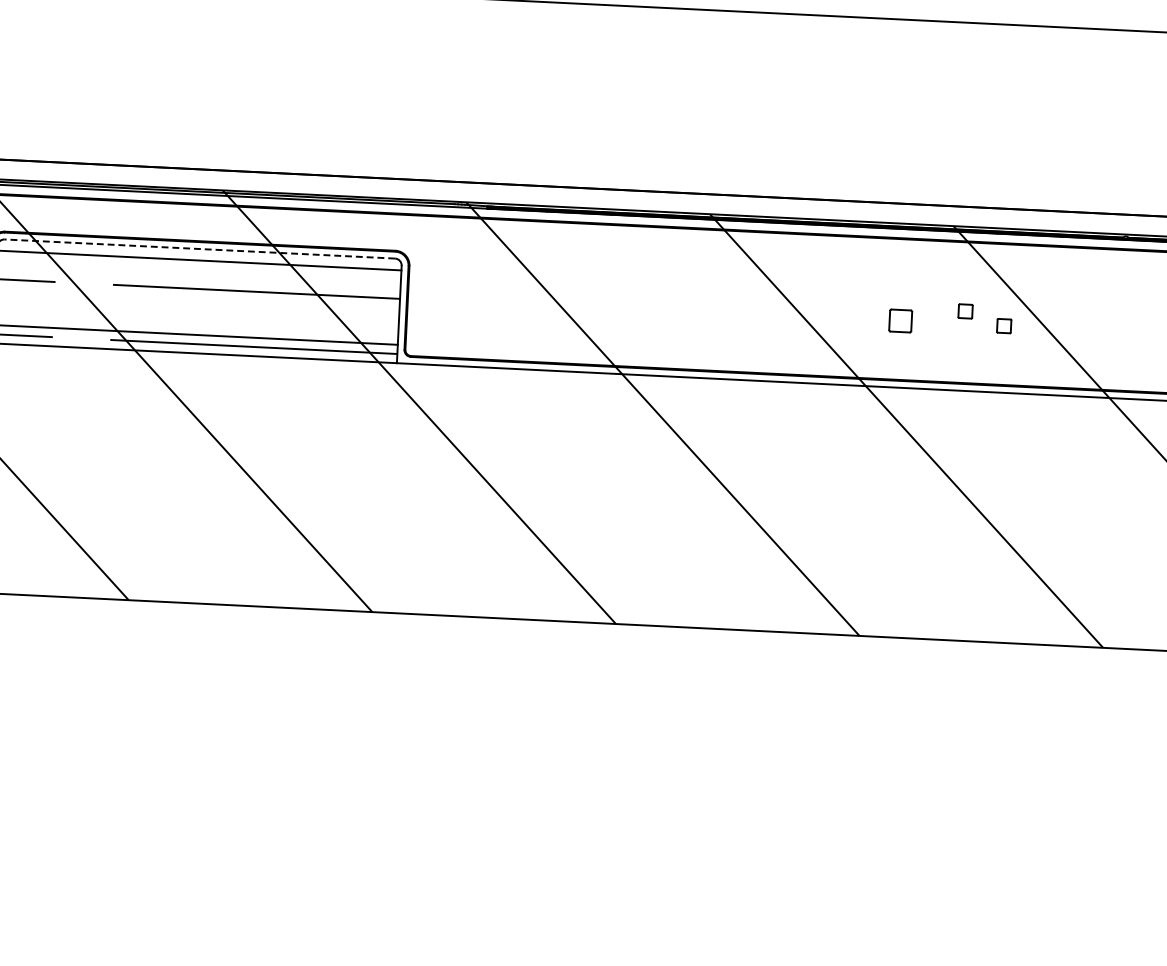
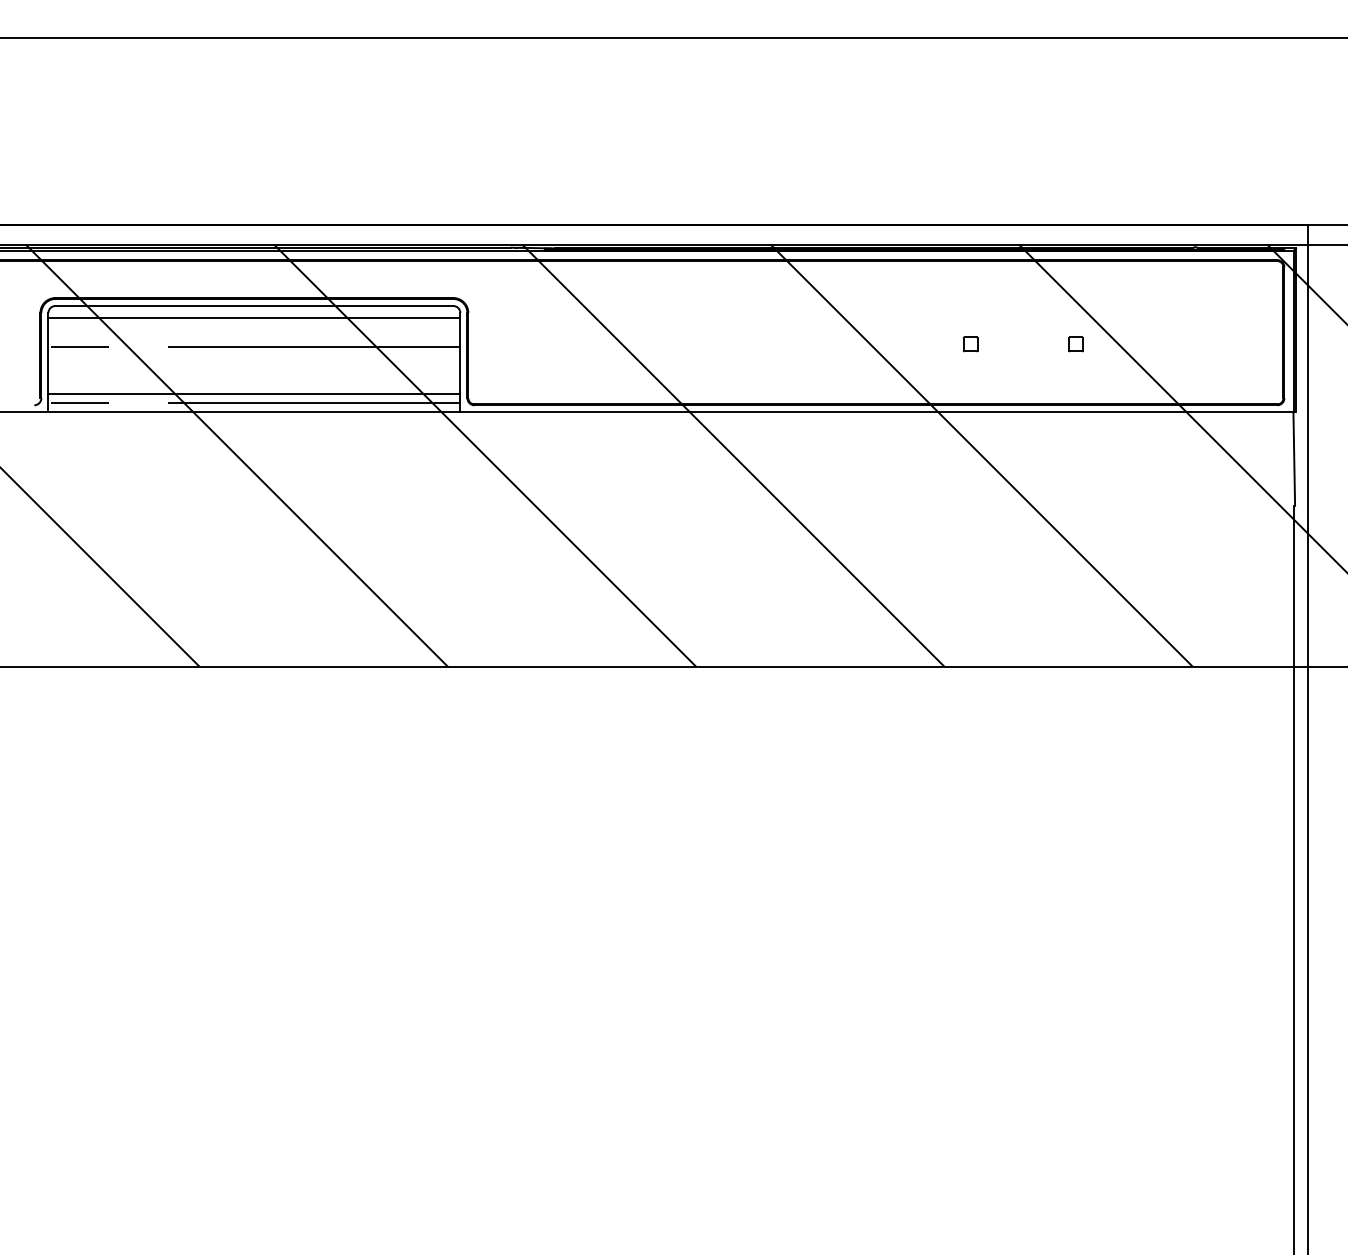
line: (199, 249) -> (254, 306), dashed -> solid
part: (965, 311) -> (1035, 331), removed
part: (900, 321) -> (970, 344), size x0.62

